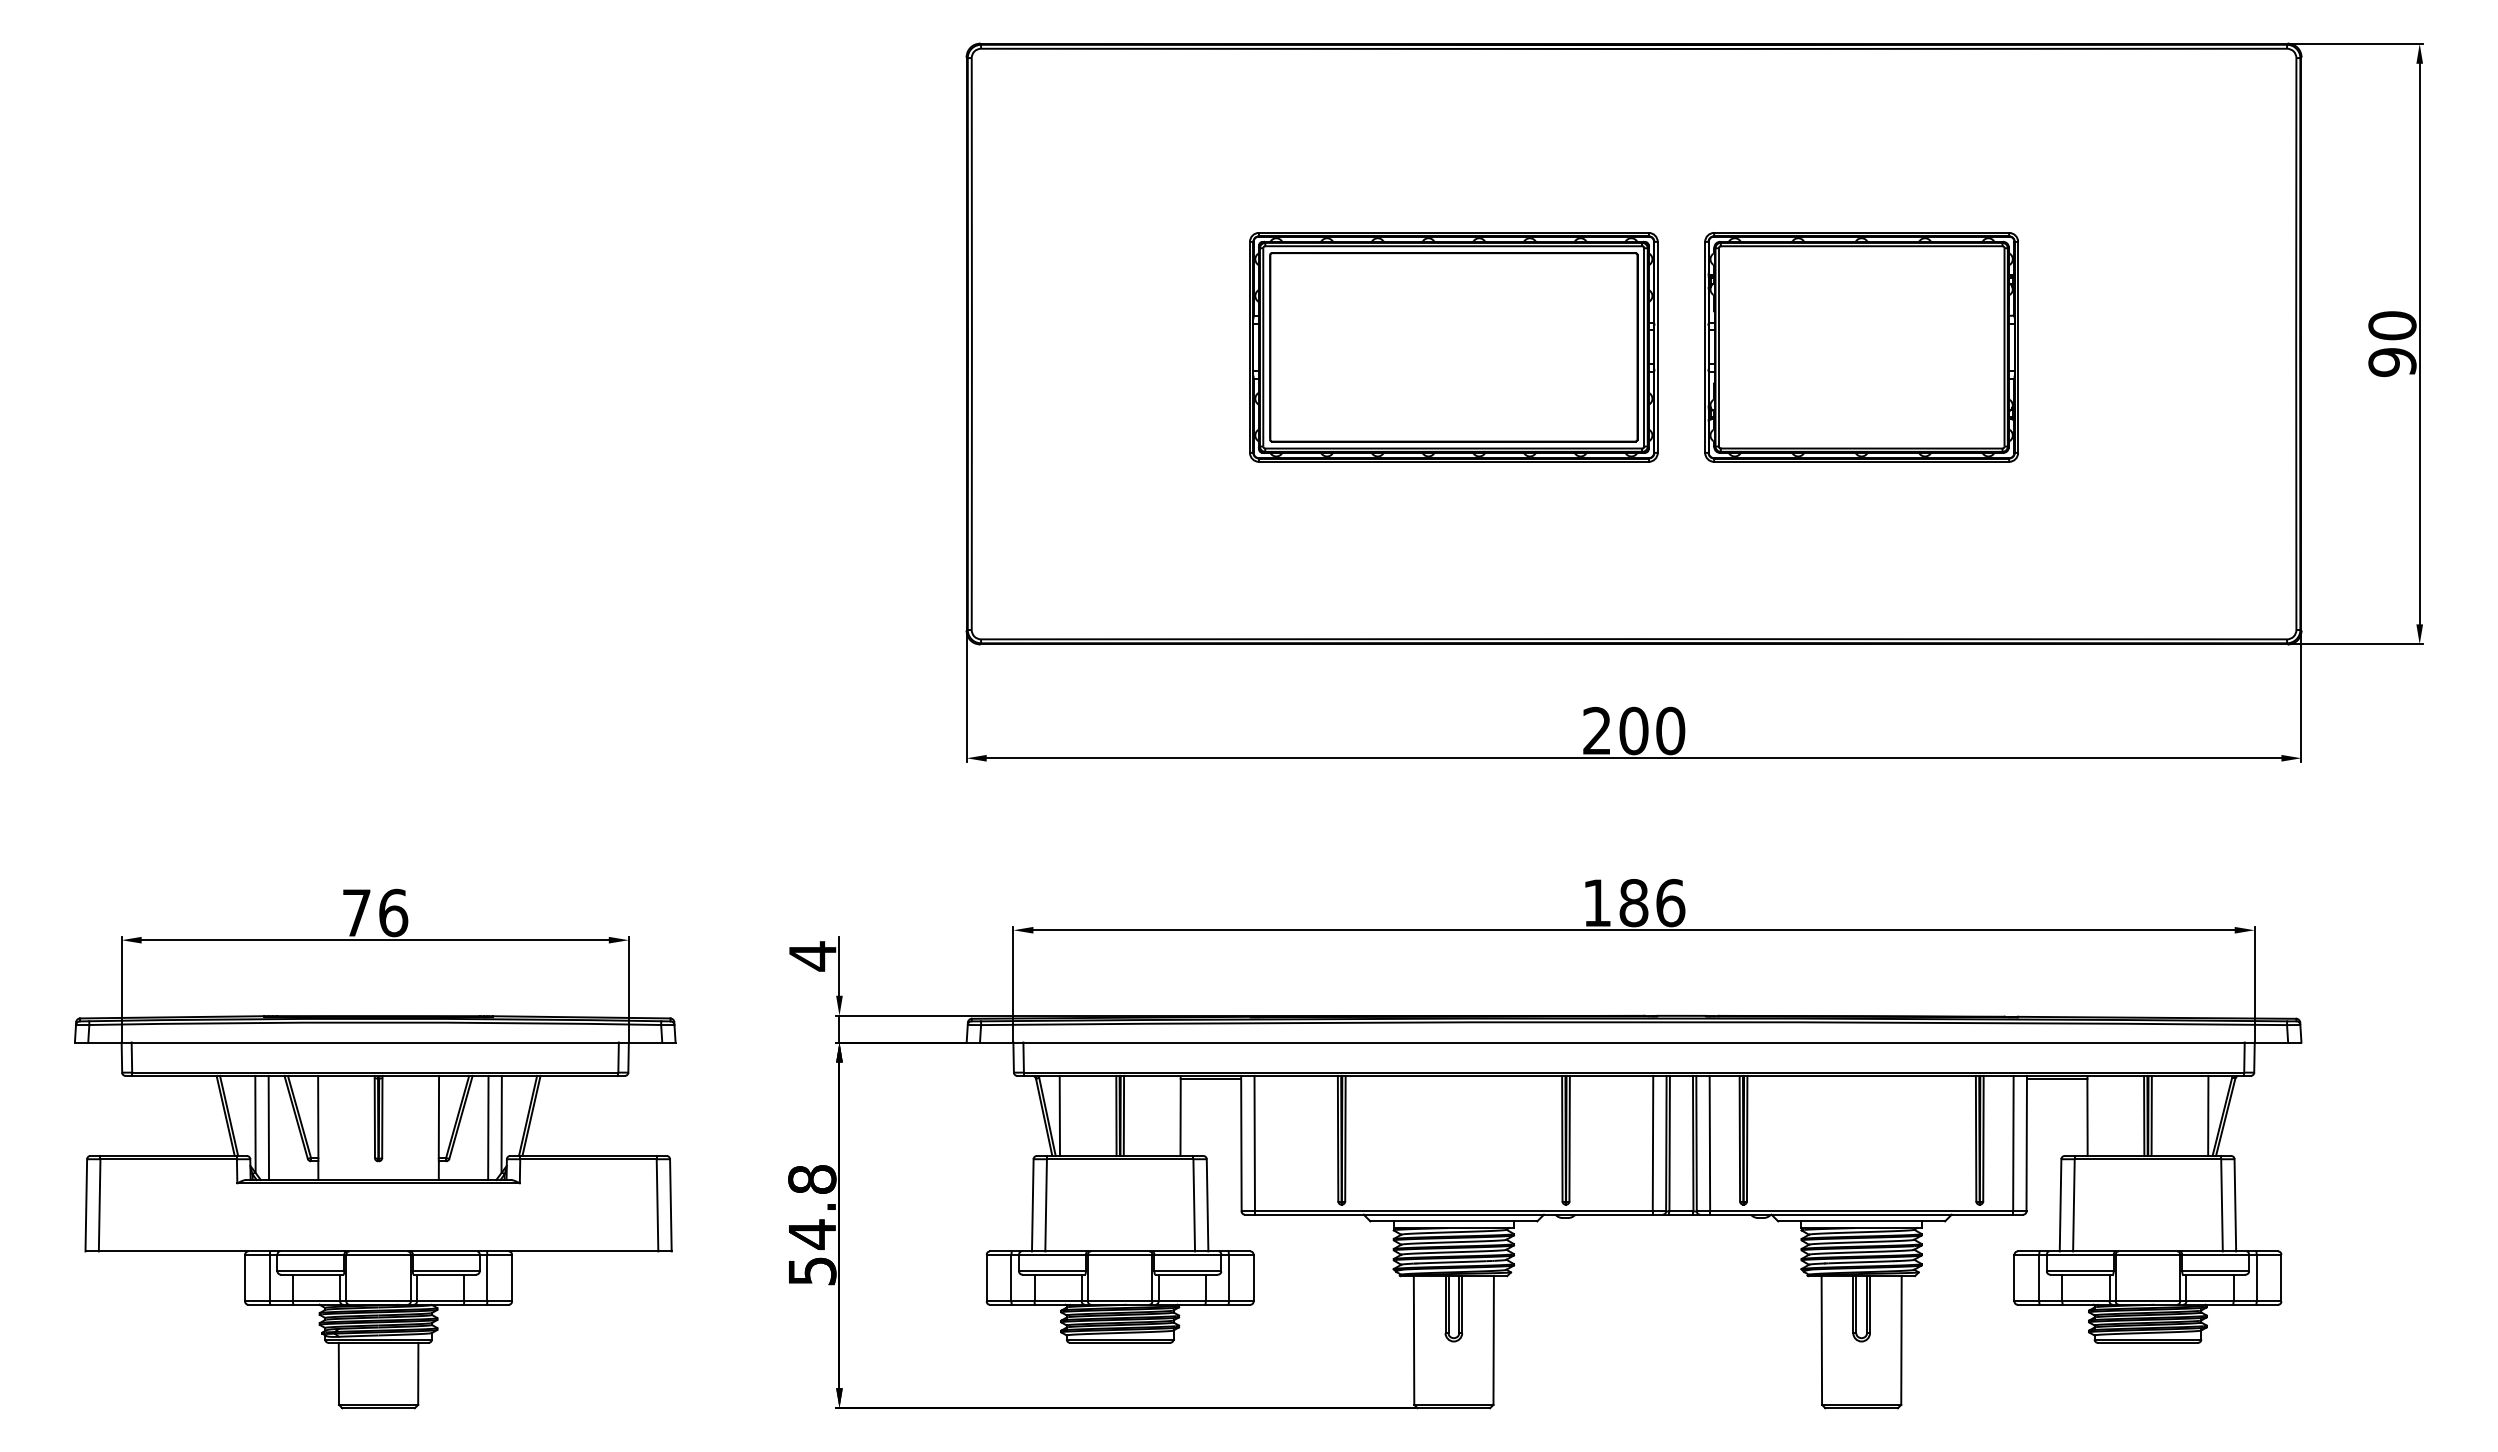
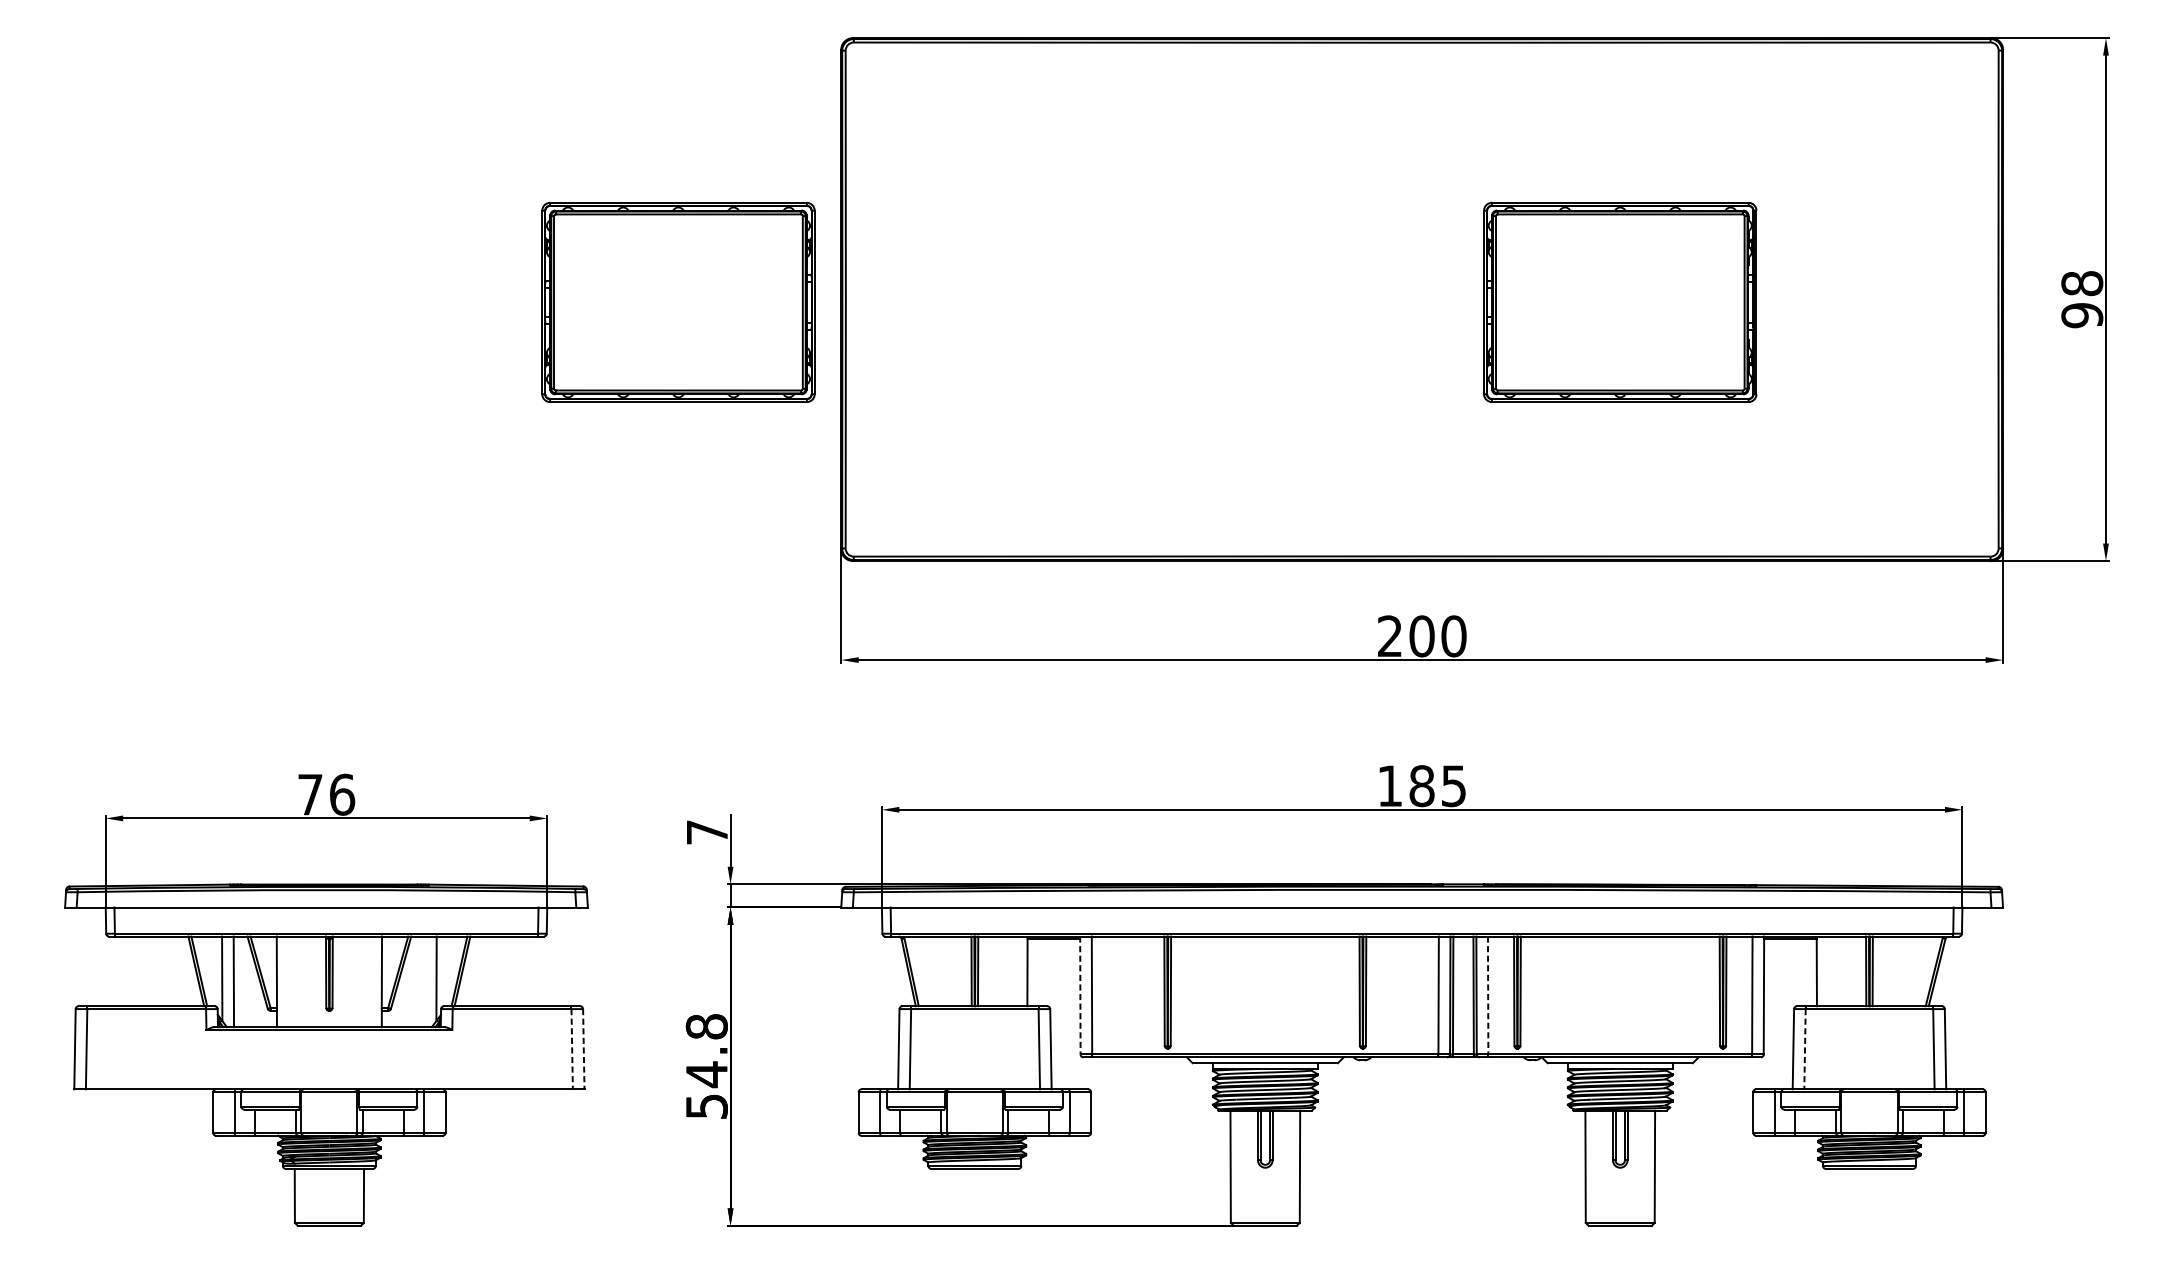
text: (2392, 325) -> (2082, 283), 90 -> 98
part: (779, 347) -> (678, 302), added
part: (1453, 347) -> (1264, 302), removed
text: (1670, 903) -> (1453, 786), 186 -> 185
text: (812, 956) -> (707, 832), 4 -> 7
line: (1059, 1115) -> (922, 971), removed
line: (2208, 1115) -> (1922, 971), removed
line: (488, 1127) -> (425, 981), removed
line: (1241, 1143) -> (1080, 995), solid -> dashed
line: (1709, 1143) -> (1487, 995), solid -> dashed
line: (657, 1205) -> (572, 1049), solid -> dashed
line: (670, 1205) -> (583, 1049), solid -> dashed
line: (2073, 1205) -> (1804, 1049), solid -> dashed

